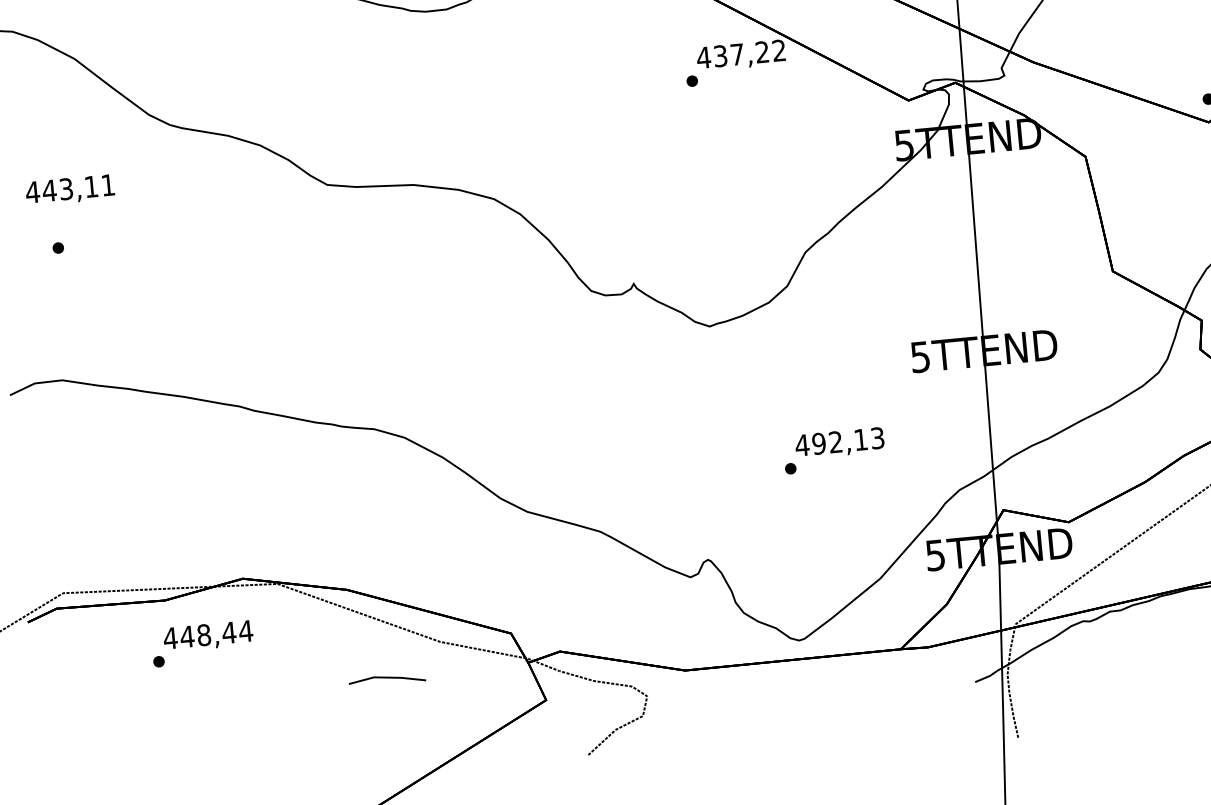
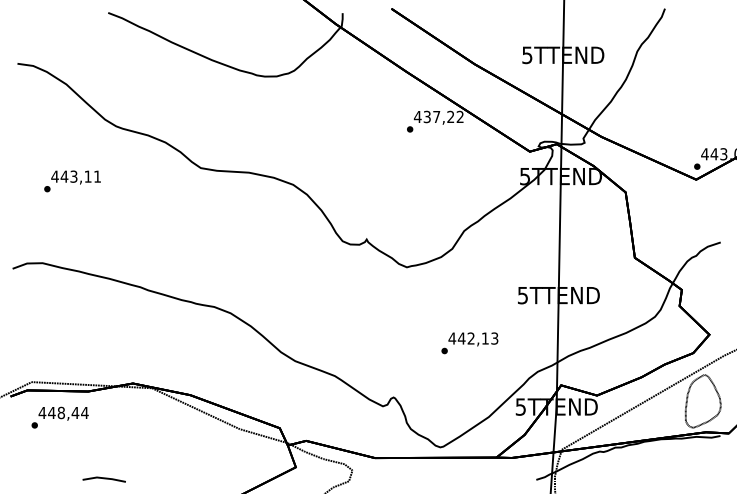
text: (69, 190) -> (75, 177), moved
text: (818, 443) -> (461, 338), 492,13 -> 442,13
text: (201, 643) -> (59, 417), moved
line: (385, 679) -> (103, 479), moved

